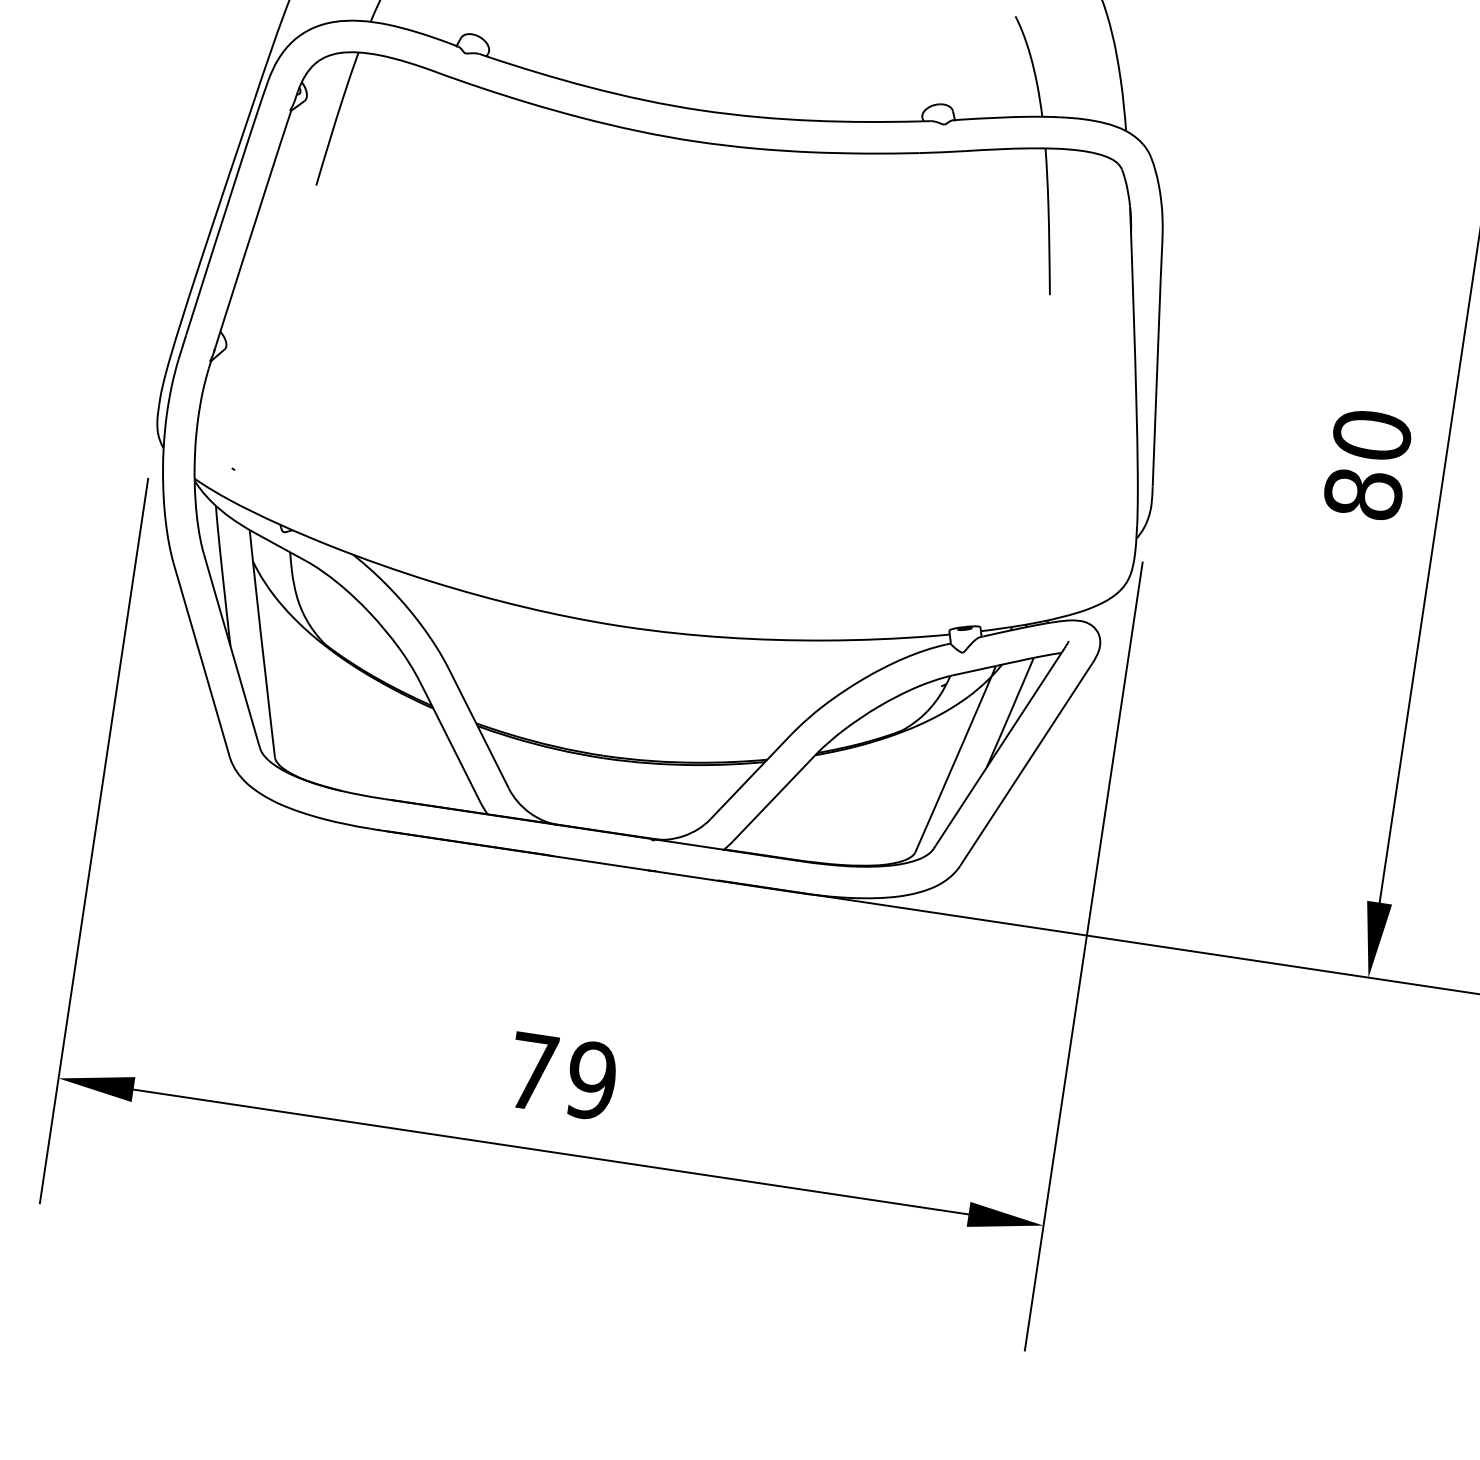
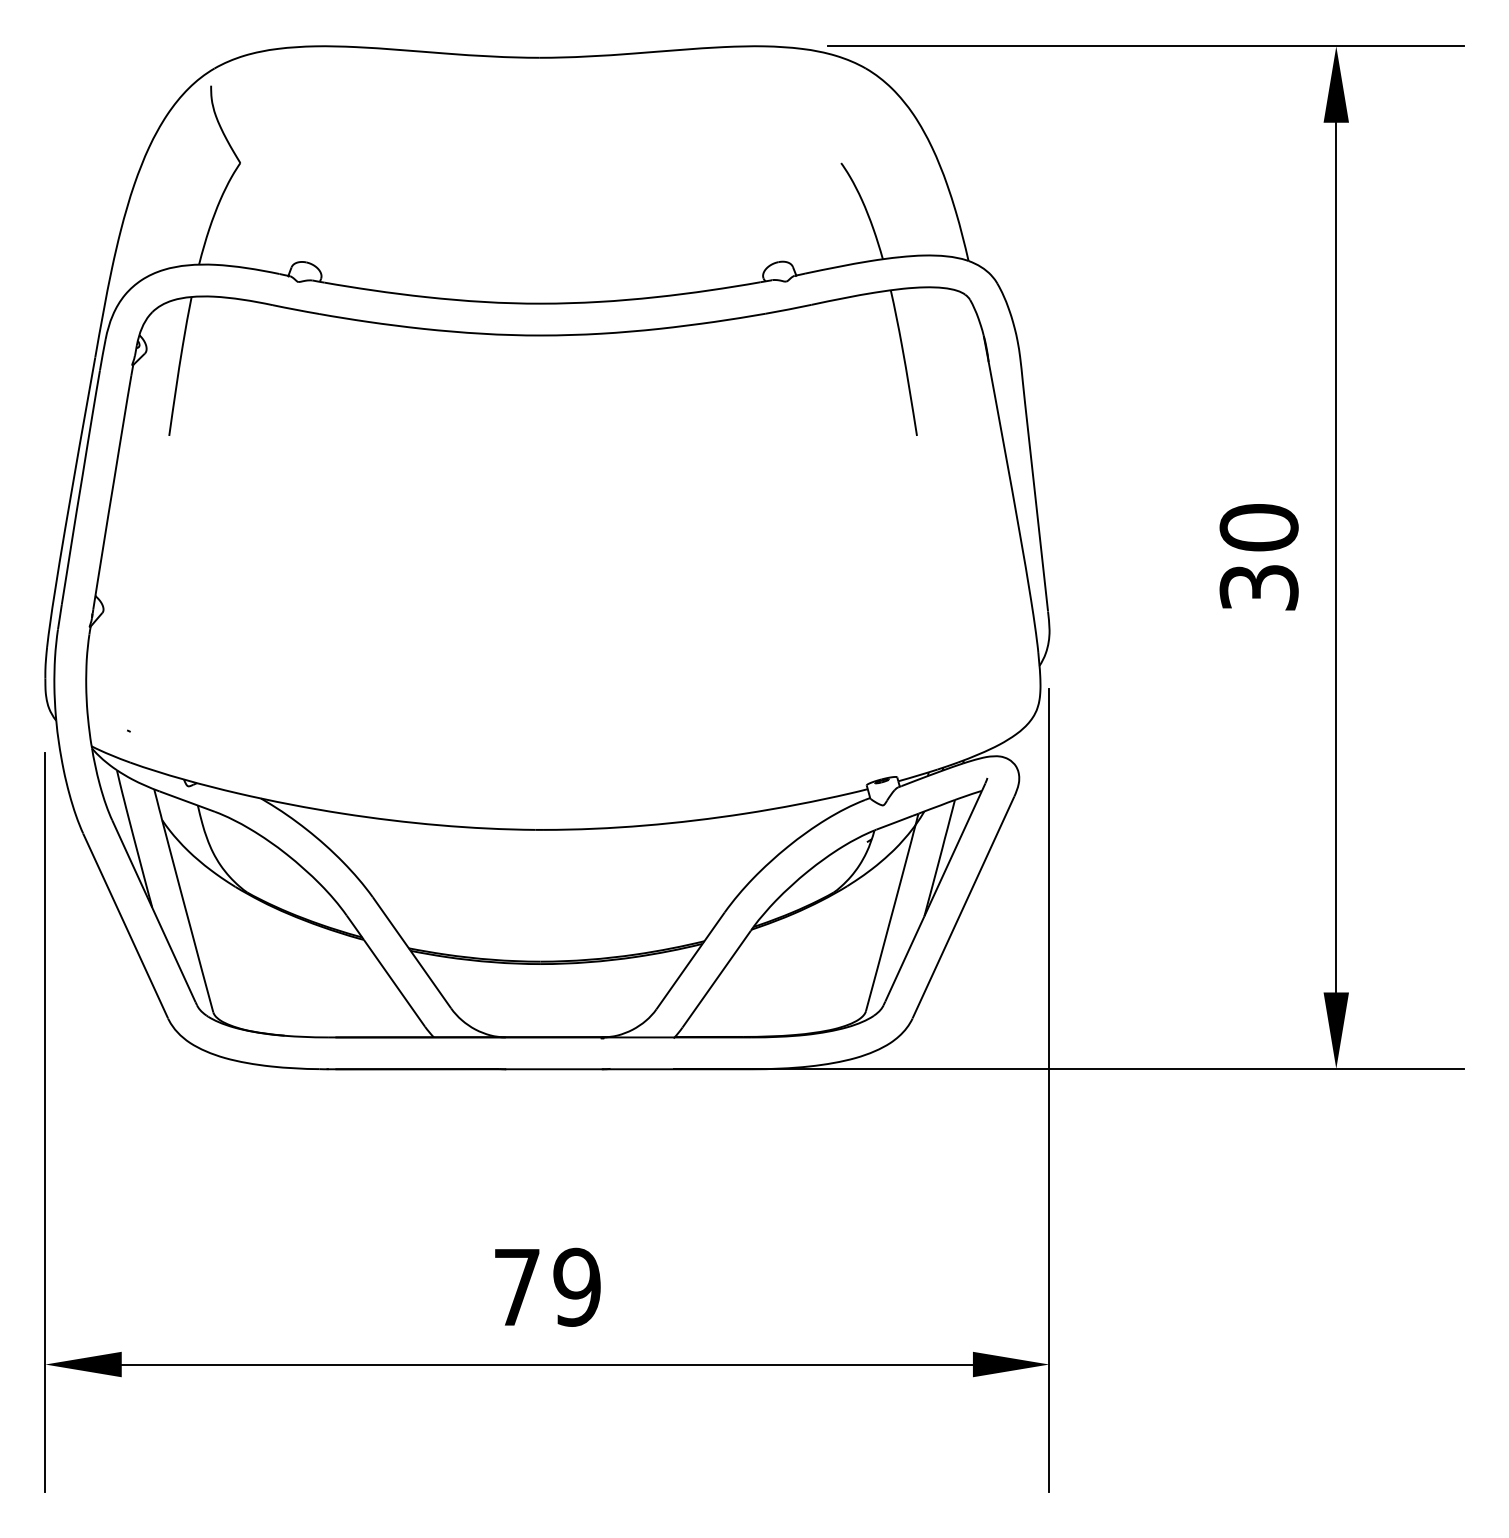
text: (1362, 493) -> (1258, 587), 80 -> 30

